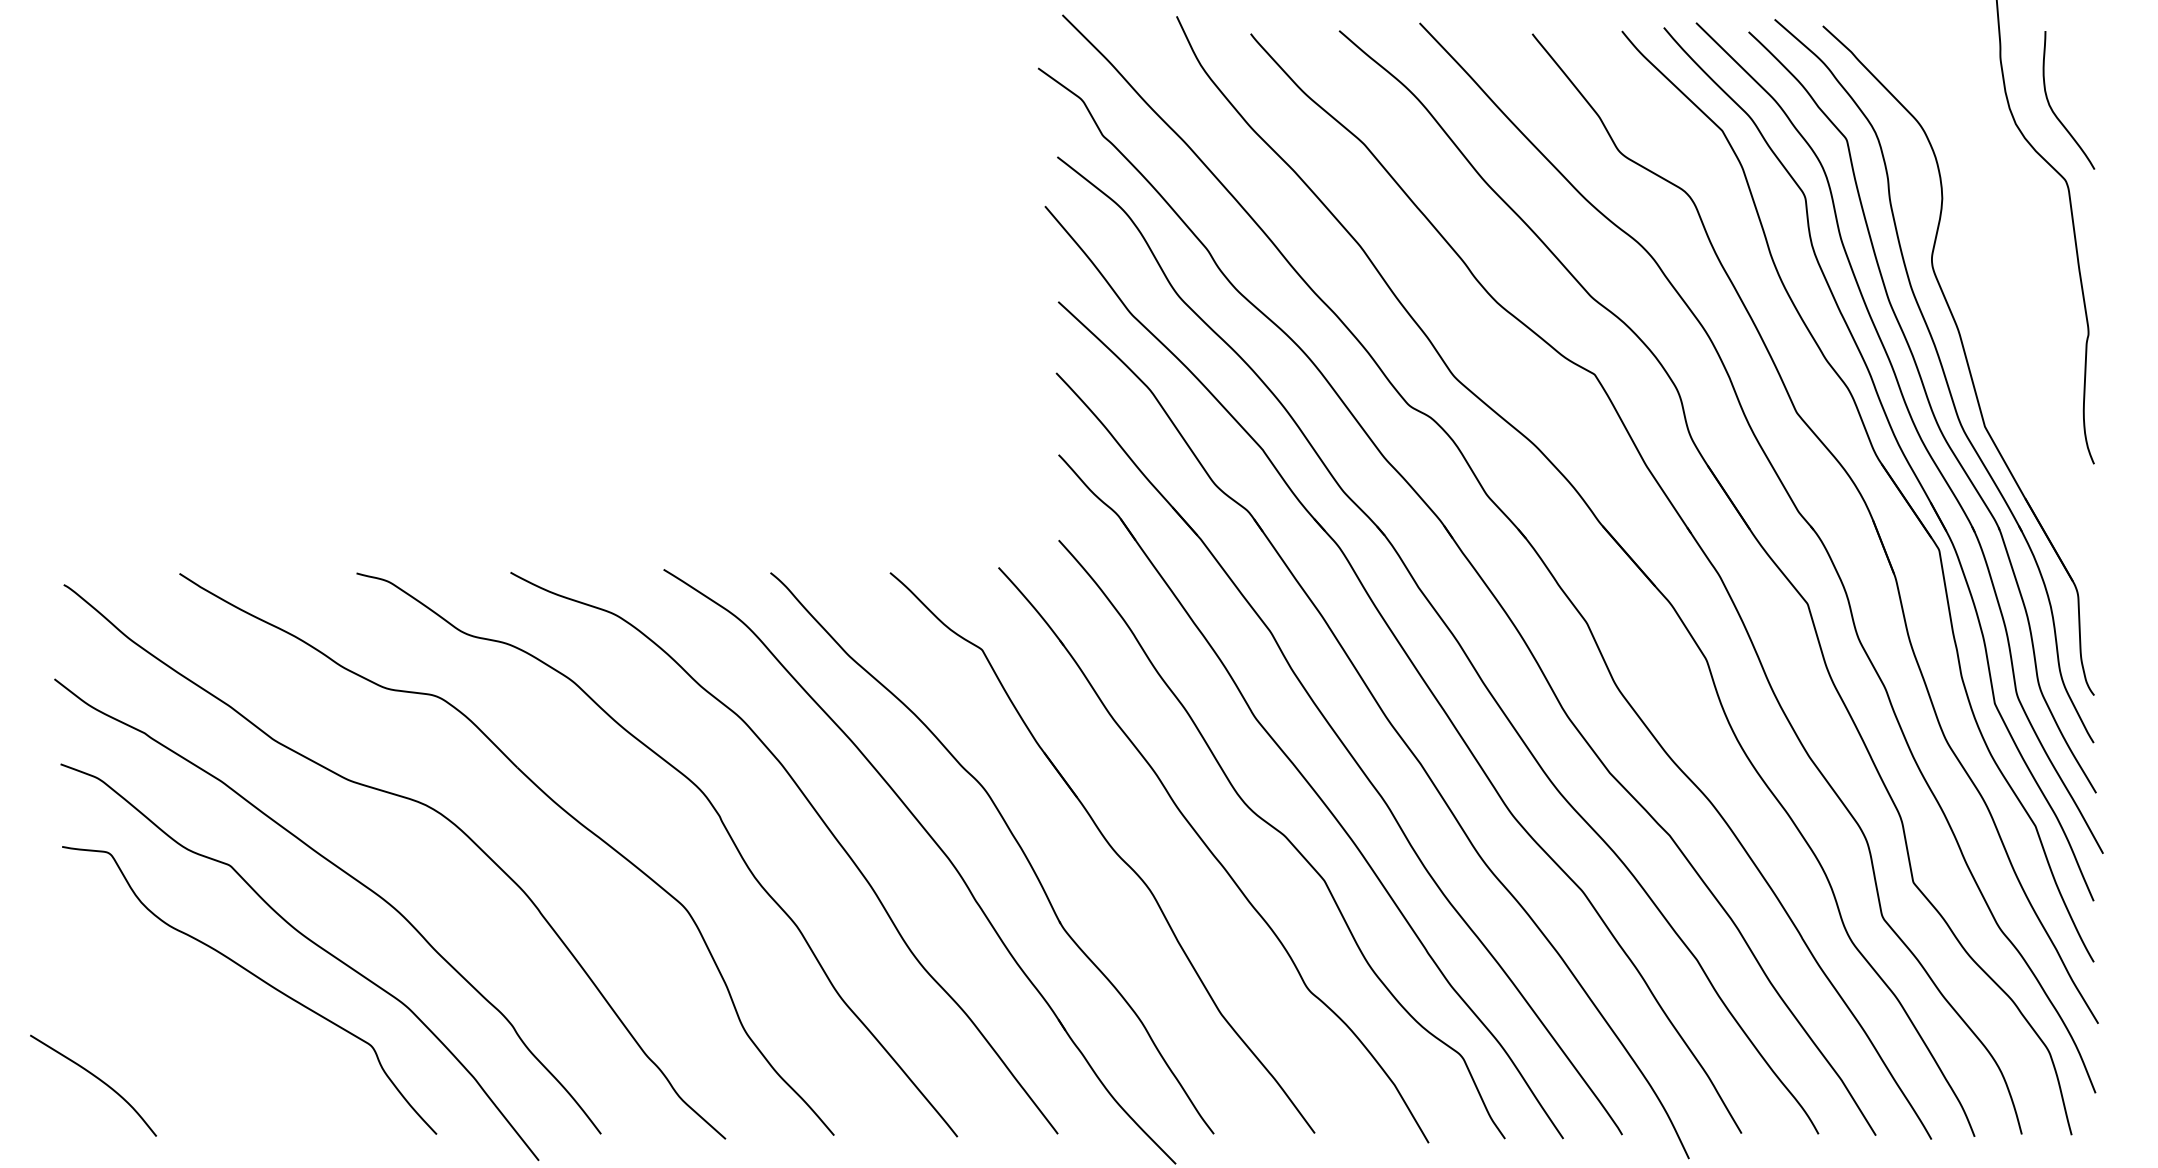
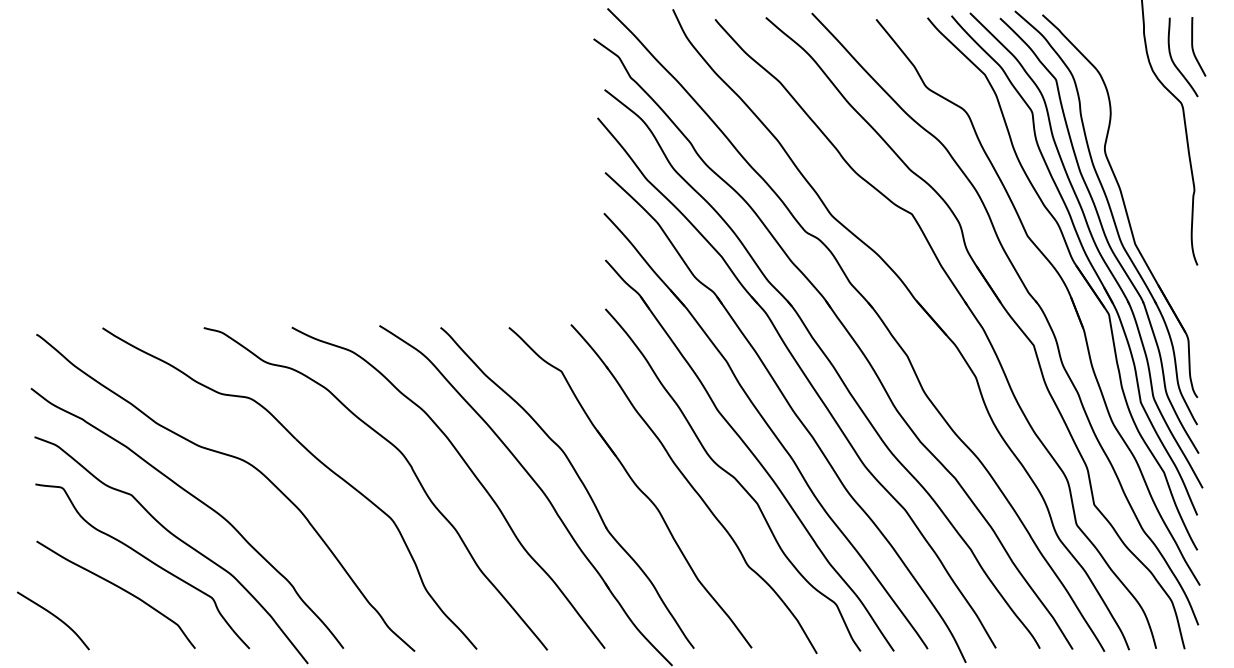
curve: (2086, 81) -> (1193, 46), added
curve: (210, 1030) -> (120, 589), added

